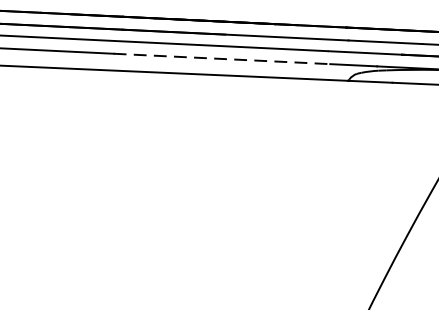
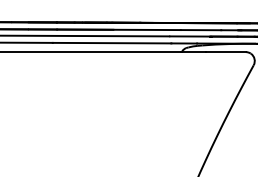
line: (222, 59) -> (112, 43), dashed -> solid

